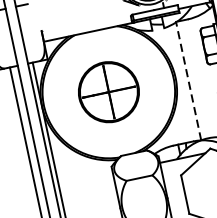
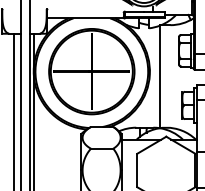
line: (188, 80) -> (160, 76), dashed -> solid
part: (108, 91) -> (91, 71), size x1.67

